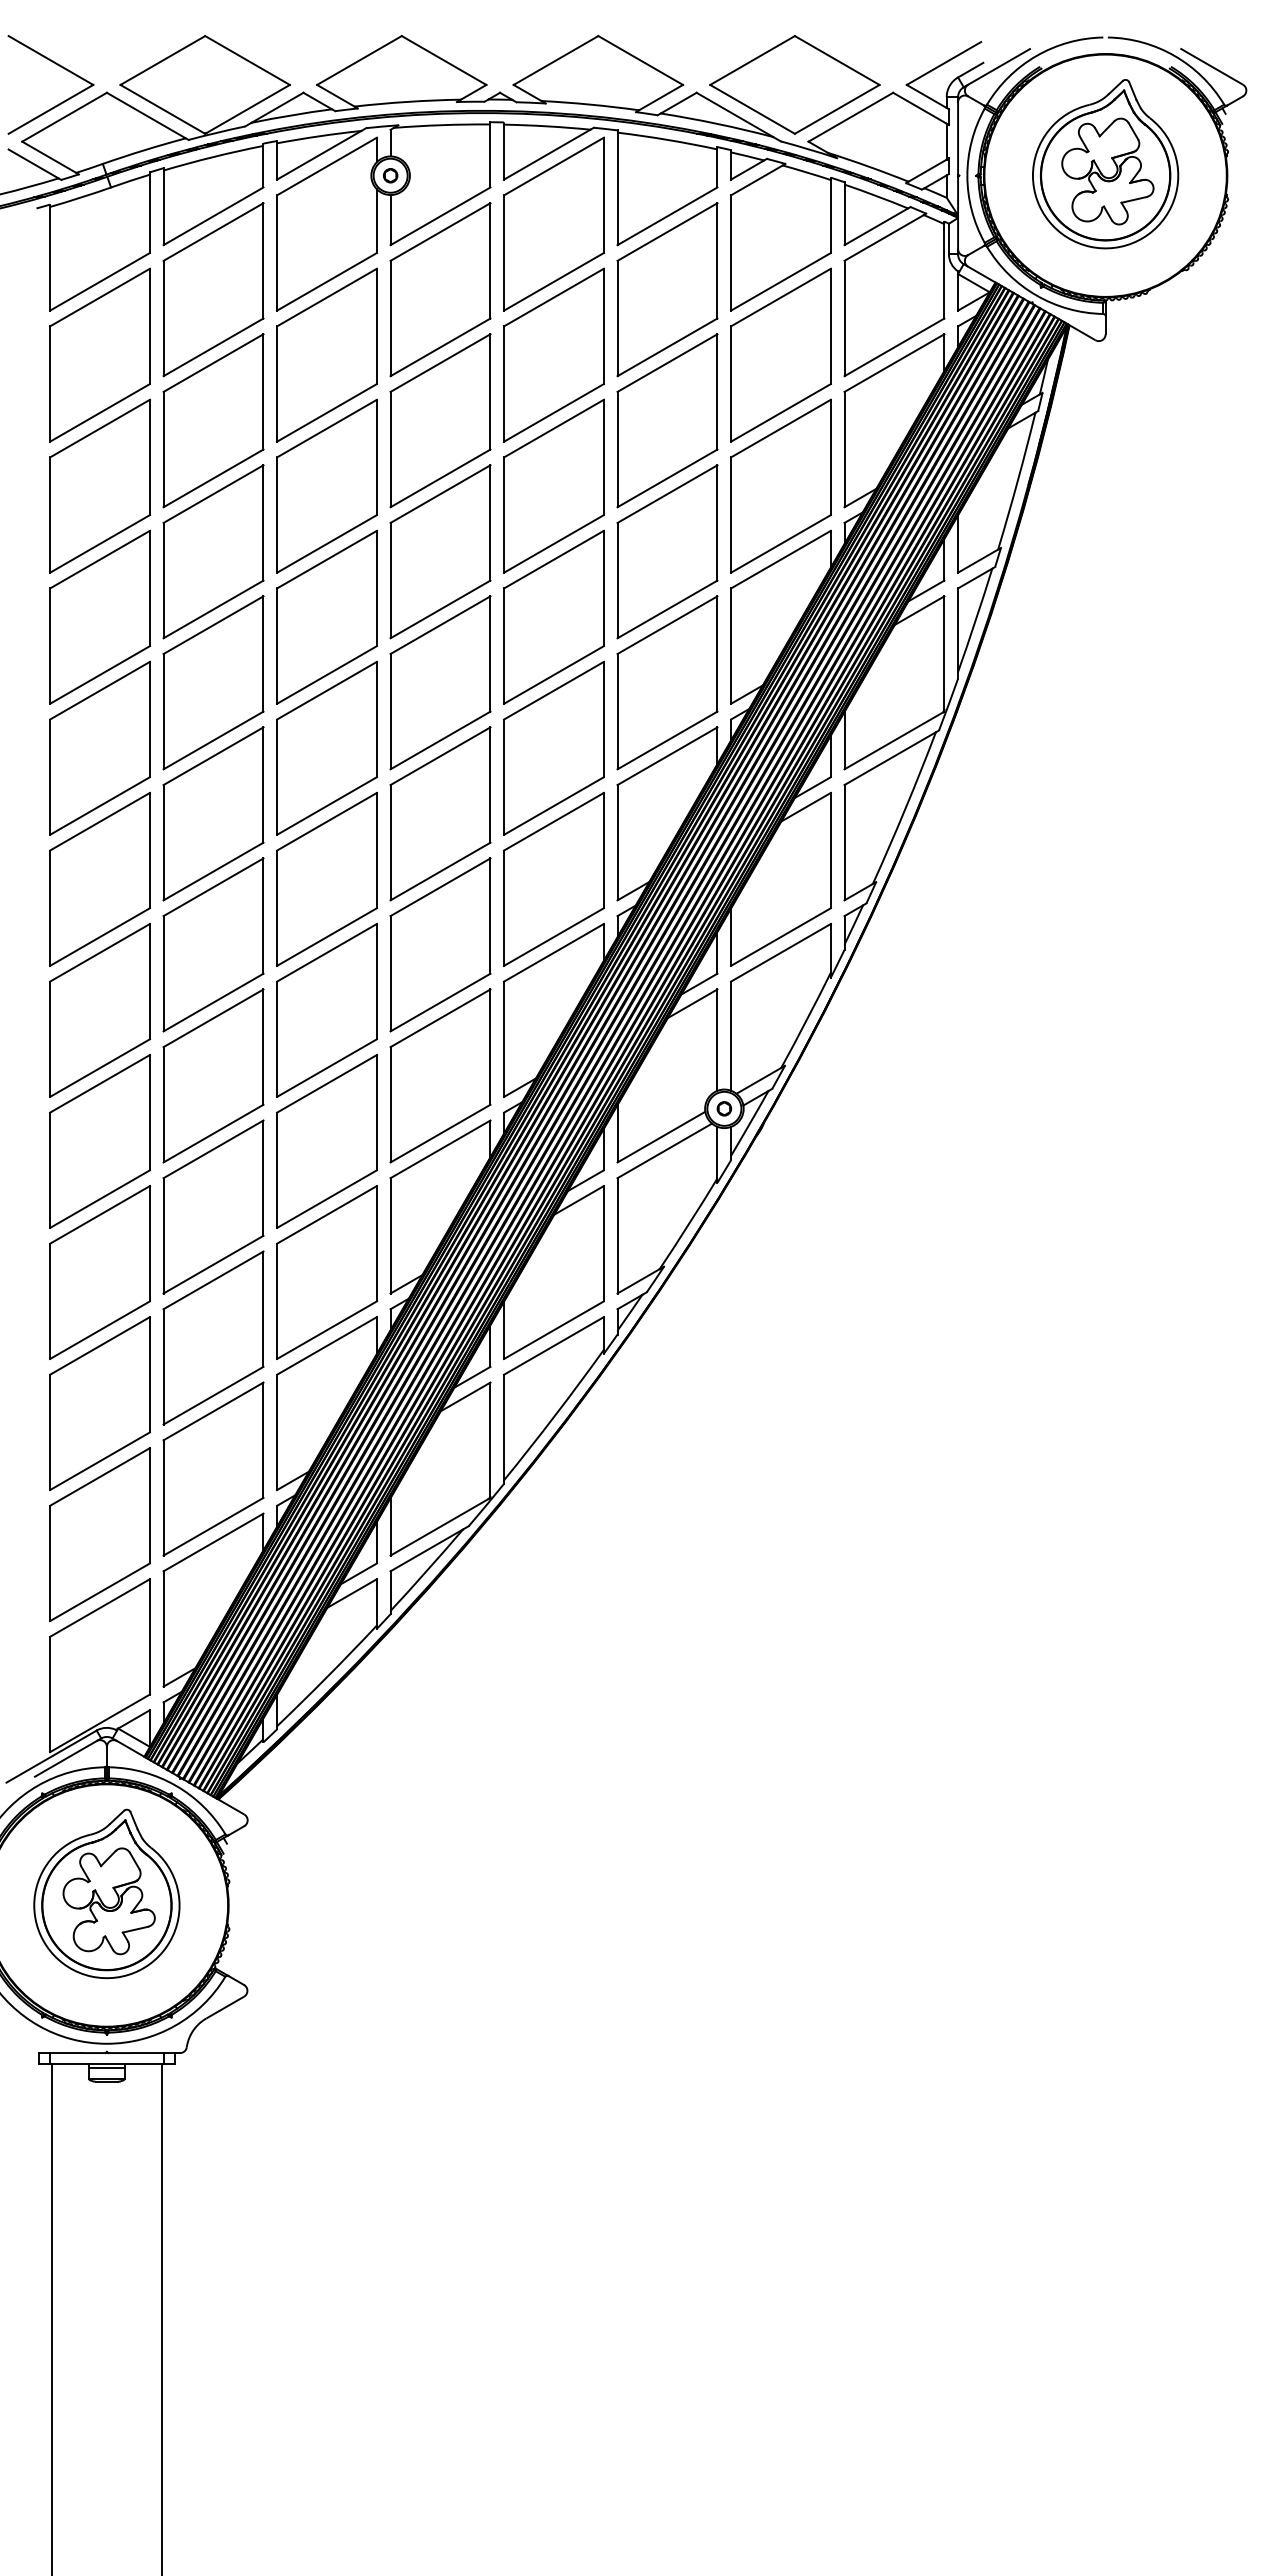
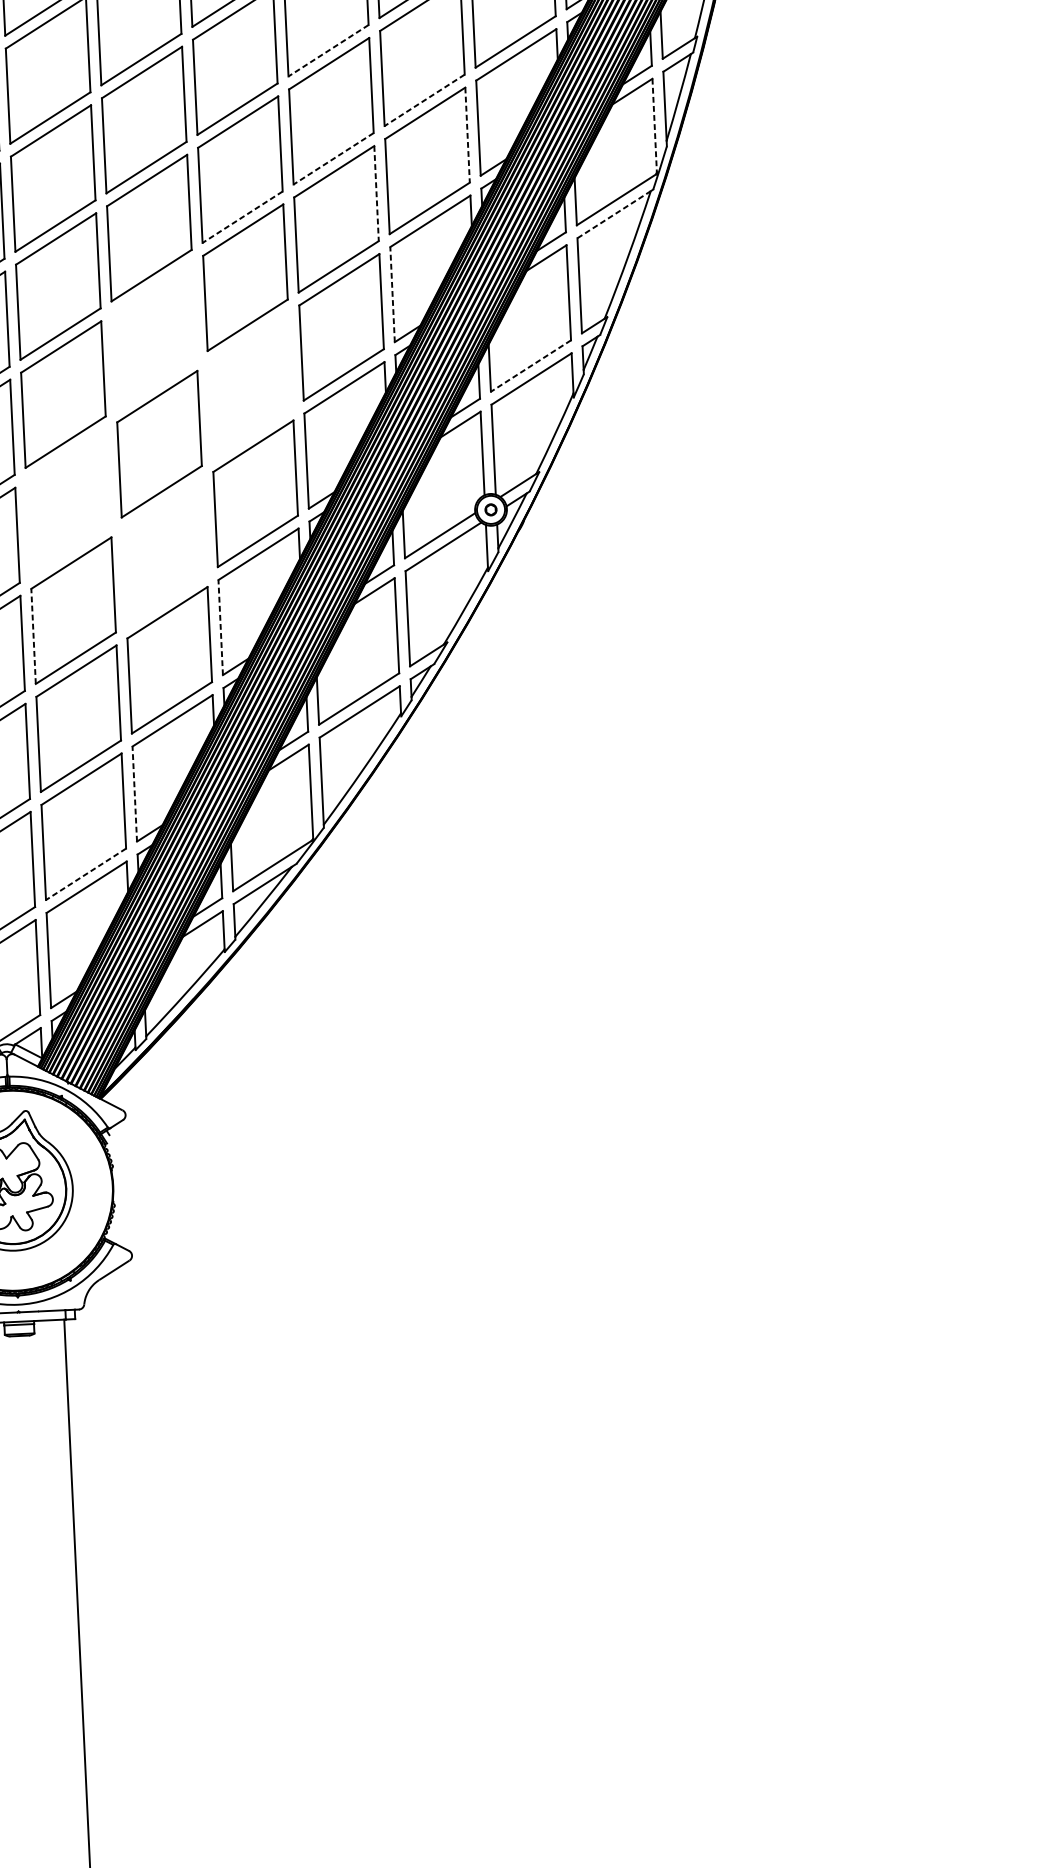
line: (554, 543) -> (328, 50), solid -> dashed
line: (667, 609) -> (424, 100), solid -> dashed
line: (944, 653) -> (654, 125), solid -> dashed
line: (717, 654) -> (467, 135), solid -> dashed
line: (554, 674) -> (334, 158), solid -> dashed
line: (603, 719) -> (376, 193), solid -> dashed
line: (440, 740) -> (242, 217), solid -> dashed
line: (890, 758) -> (614, 214), solid -> dashed
line: (617, 842) -> (392, 294), solid -> dashed
part: (326, 878) -> (154, 335), removed
line: (780, 937) -> (530, 366), solid -> dashed
part: (440, 944) -> (250, 385), removed
part: (213, 1075) -> (68, 502), removed
part: (326, 1141) -> (164, 552), removed
line: (163, 1235) -> (33, 636), solid -> dashed
line: (390, 1235) -> (220, 627), solid -> dashed
line: (277, 1432) -> (135, 794), solid -> dashed
line: (213, 1526) -> (86, 874), solid -> dashed

